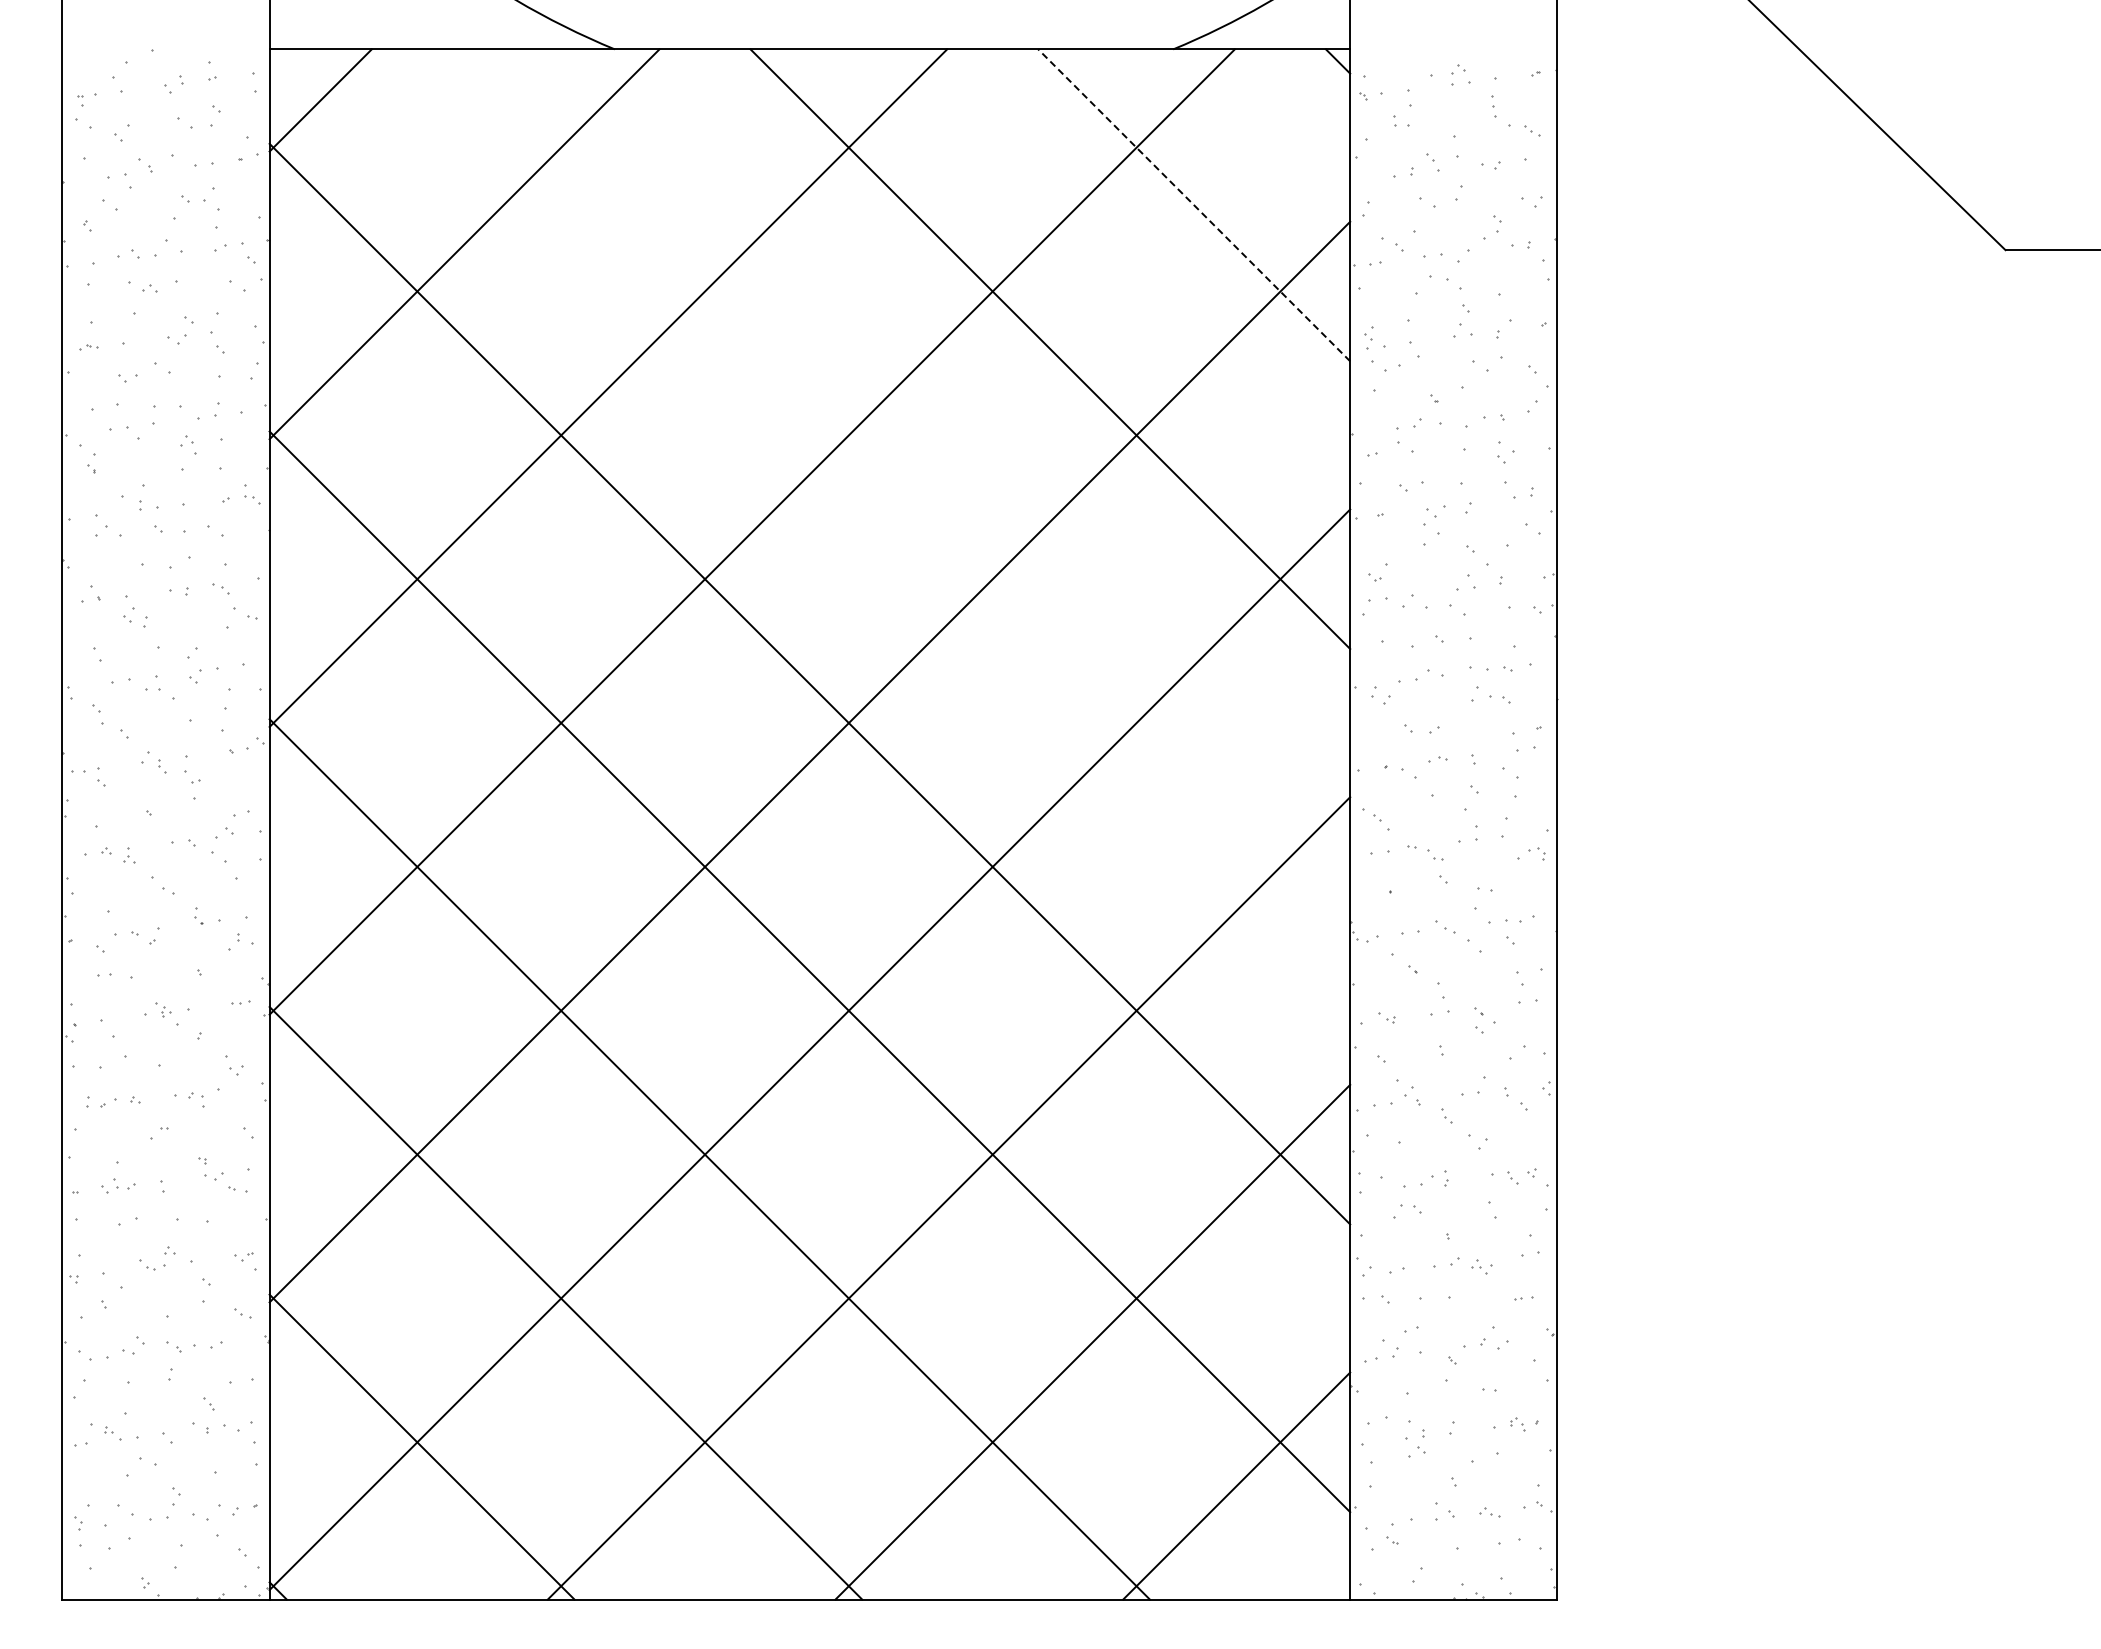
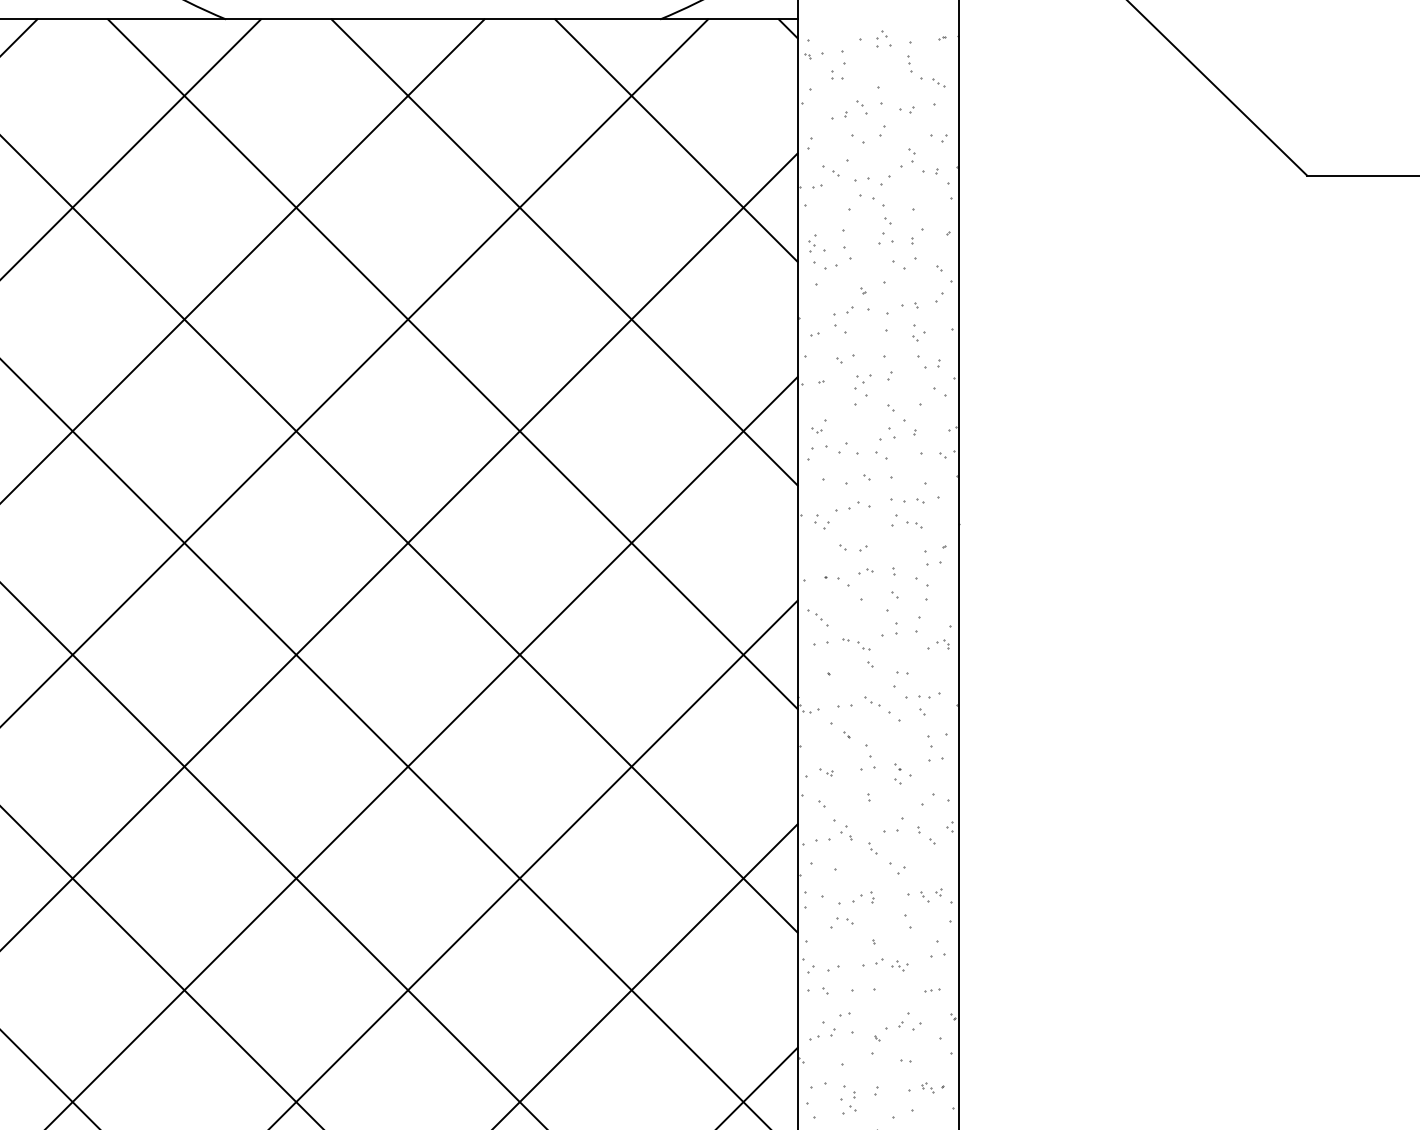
line: (1194, 205) -> (676, 140), dashed -> solid
line: (906, 492) -> (452, 363), added

